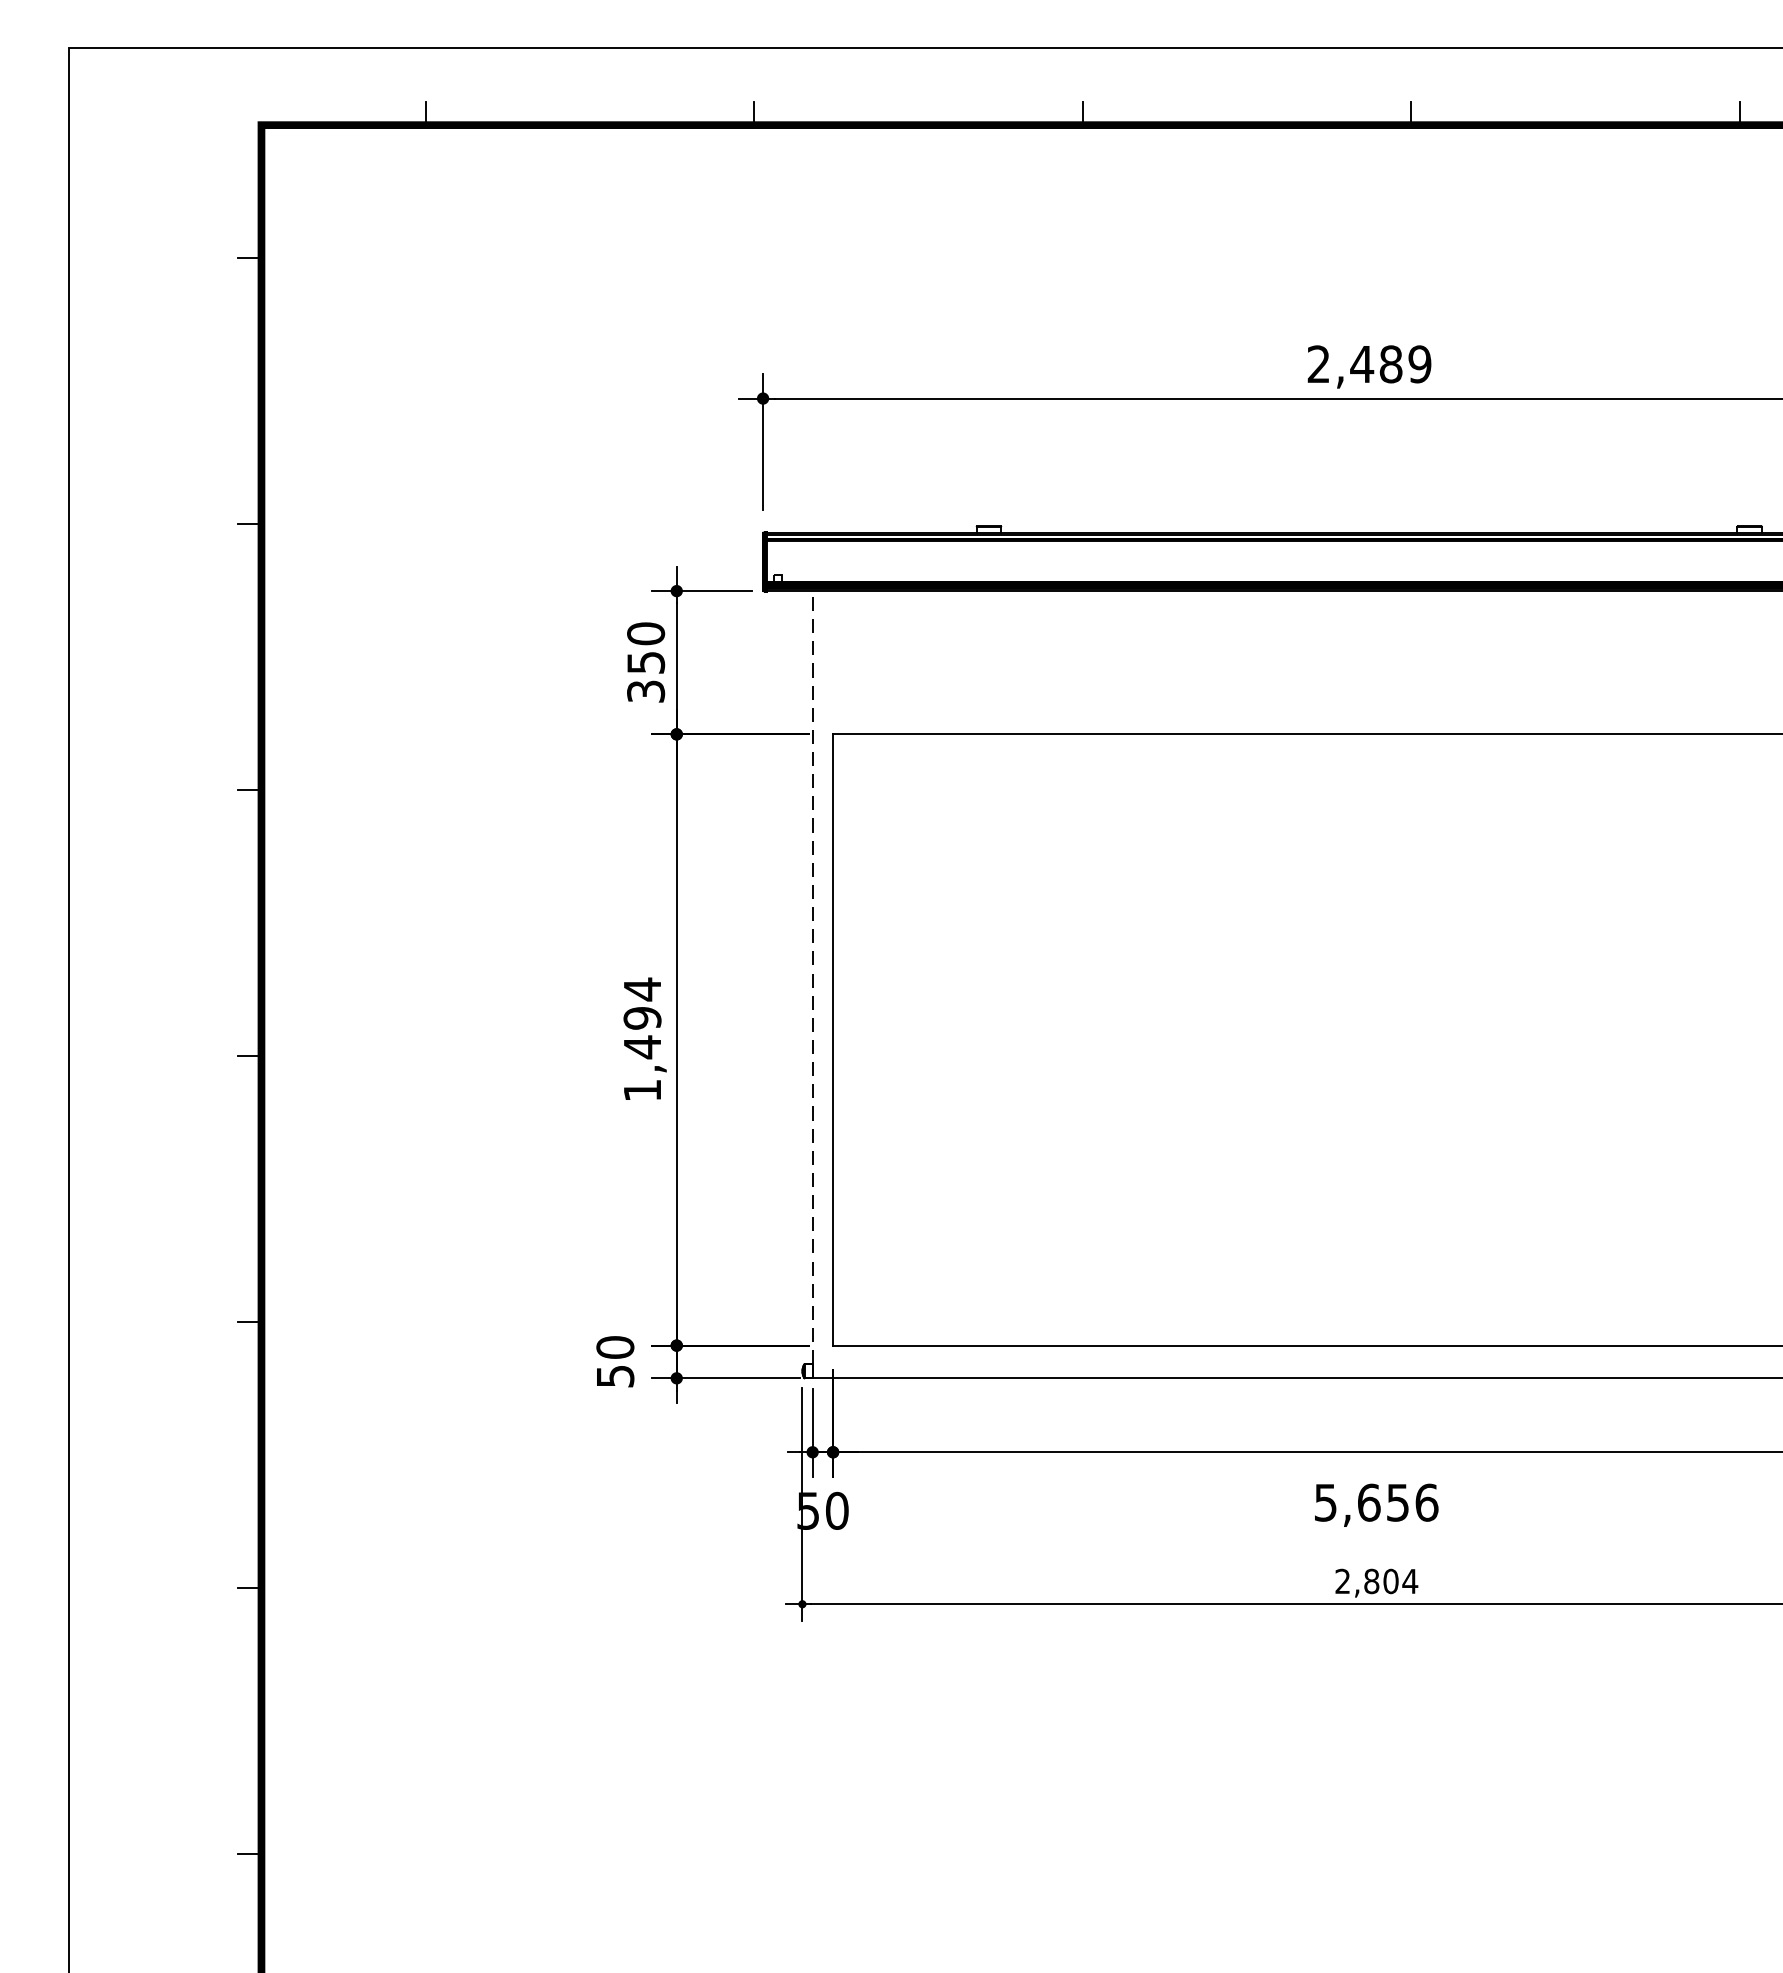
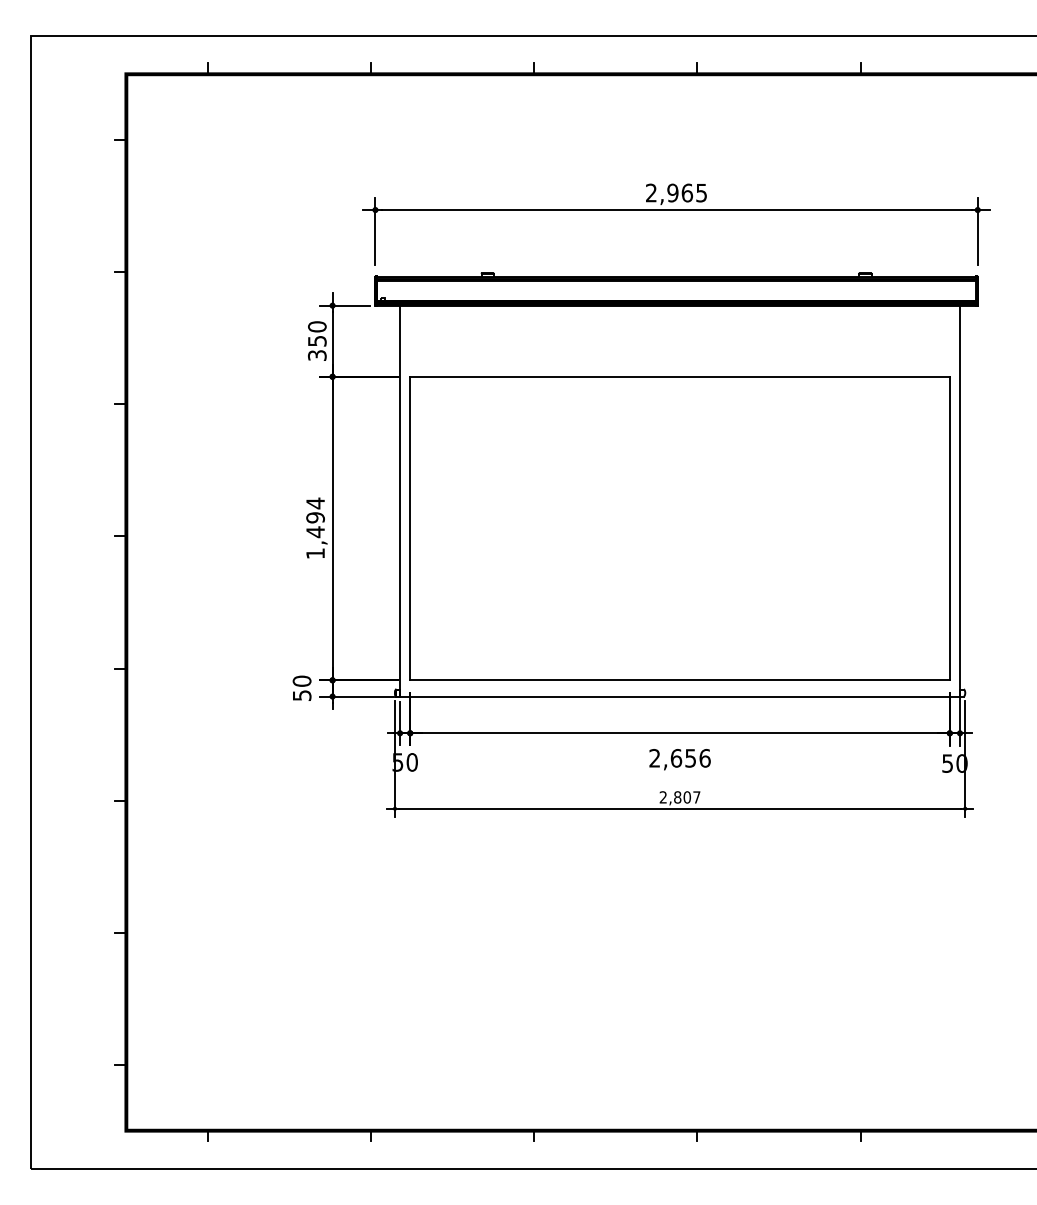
text: (1391, 363) -> (687, 192), 2,489 -> 2,965
line: (813, 977) -> (400, 497), dashed -> solid
text: (1325, 1503) -> (654, 758), 5,656 -> 2,656
text: (1409, 1581) -> (696, 797), 2,804 -> 2,807

